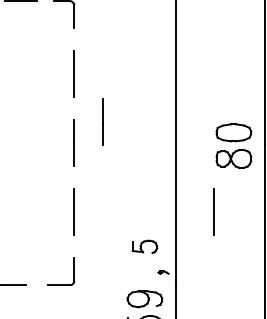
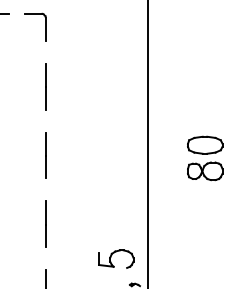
line: (102, 121) -> (73, 133), removed
line: (213, 211) -> (184, 223), removed
part: (144, 246) -> (115, 258), size x1.43

